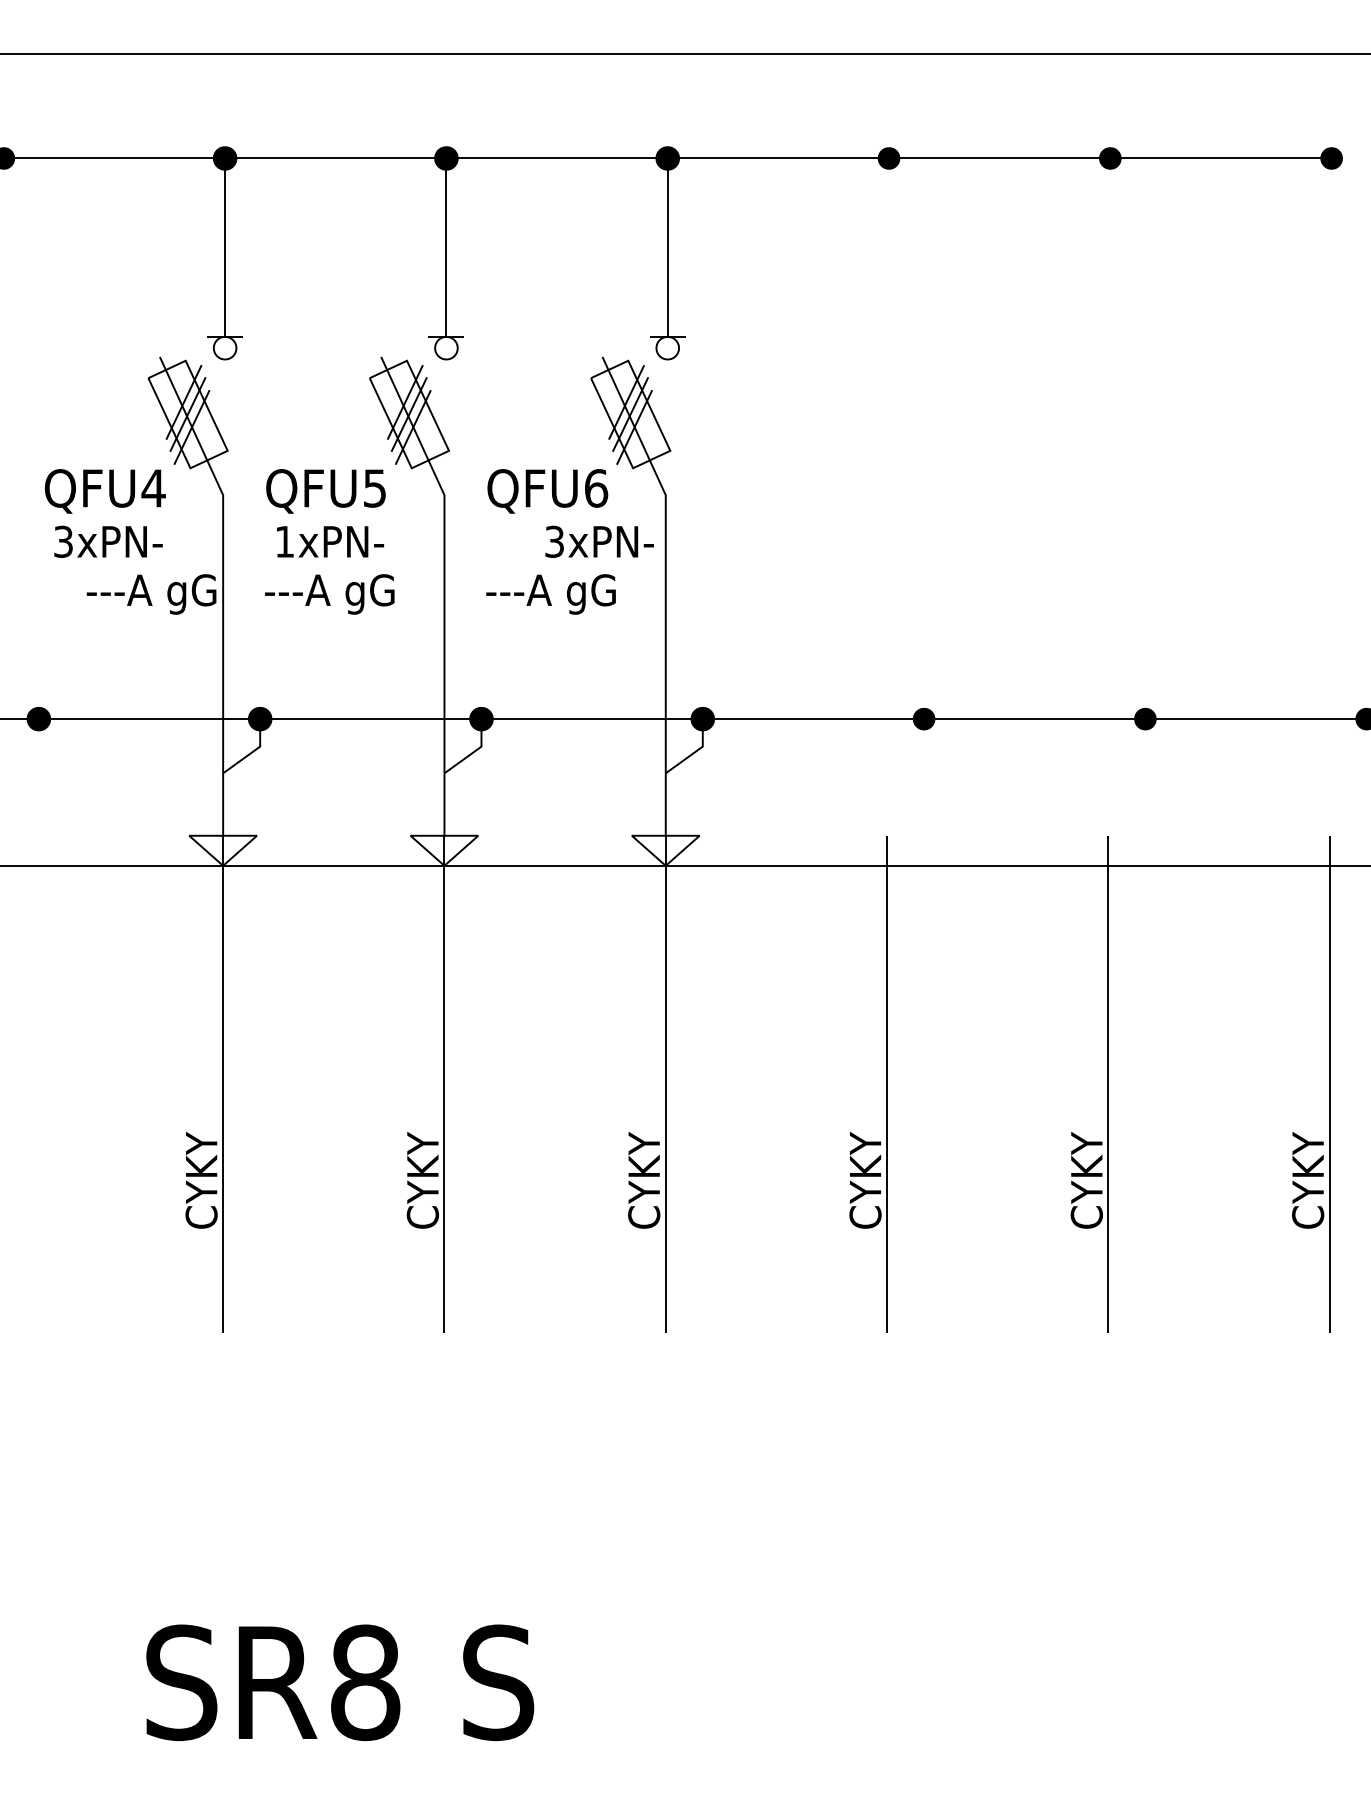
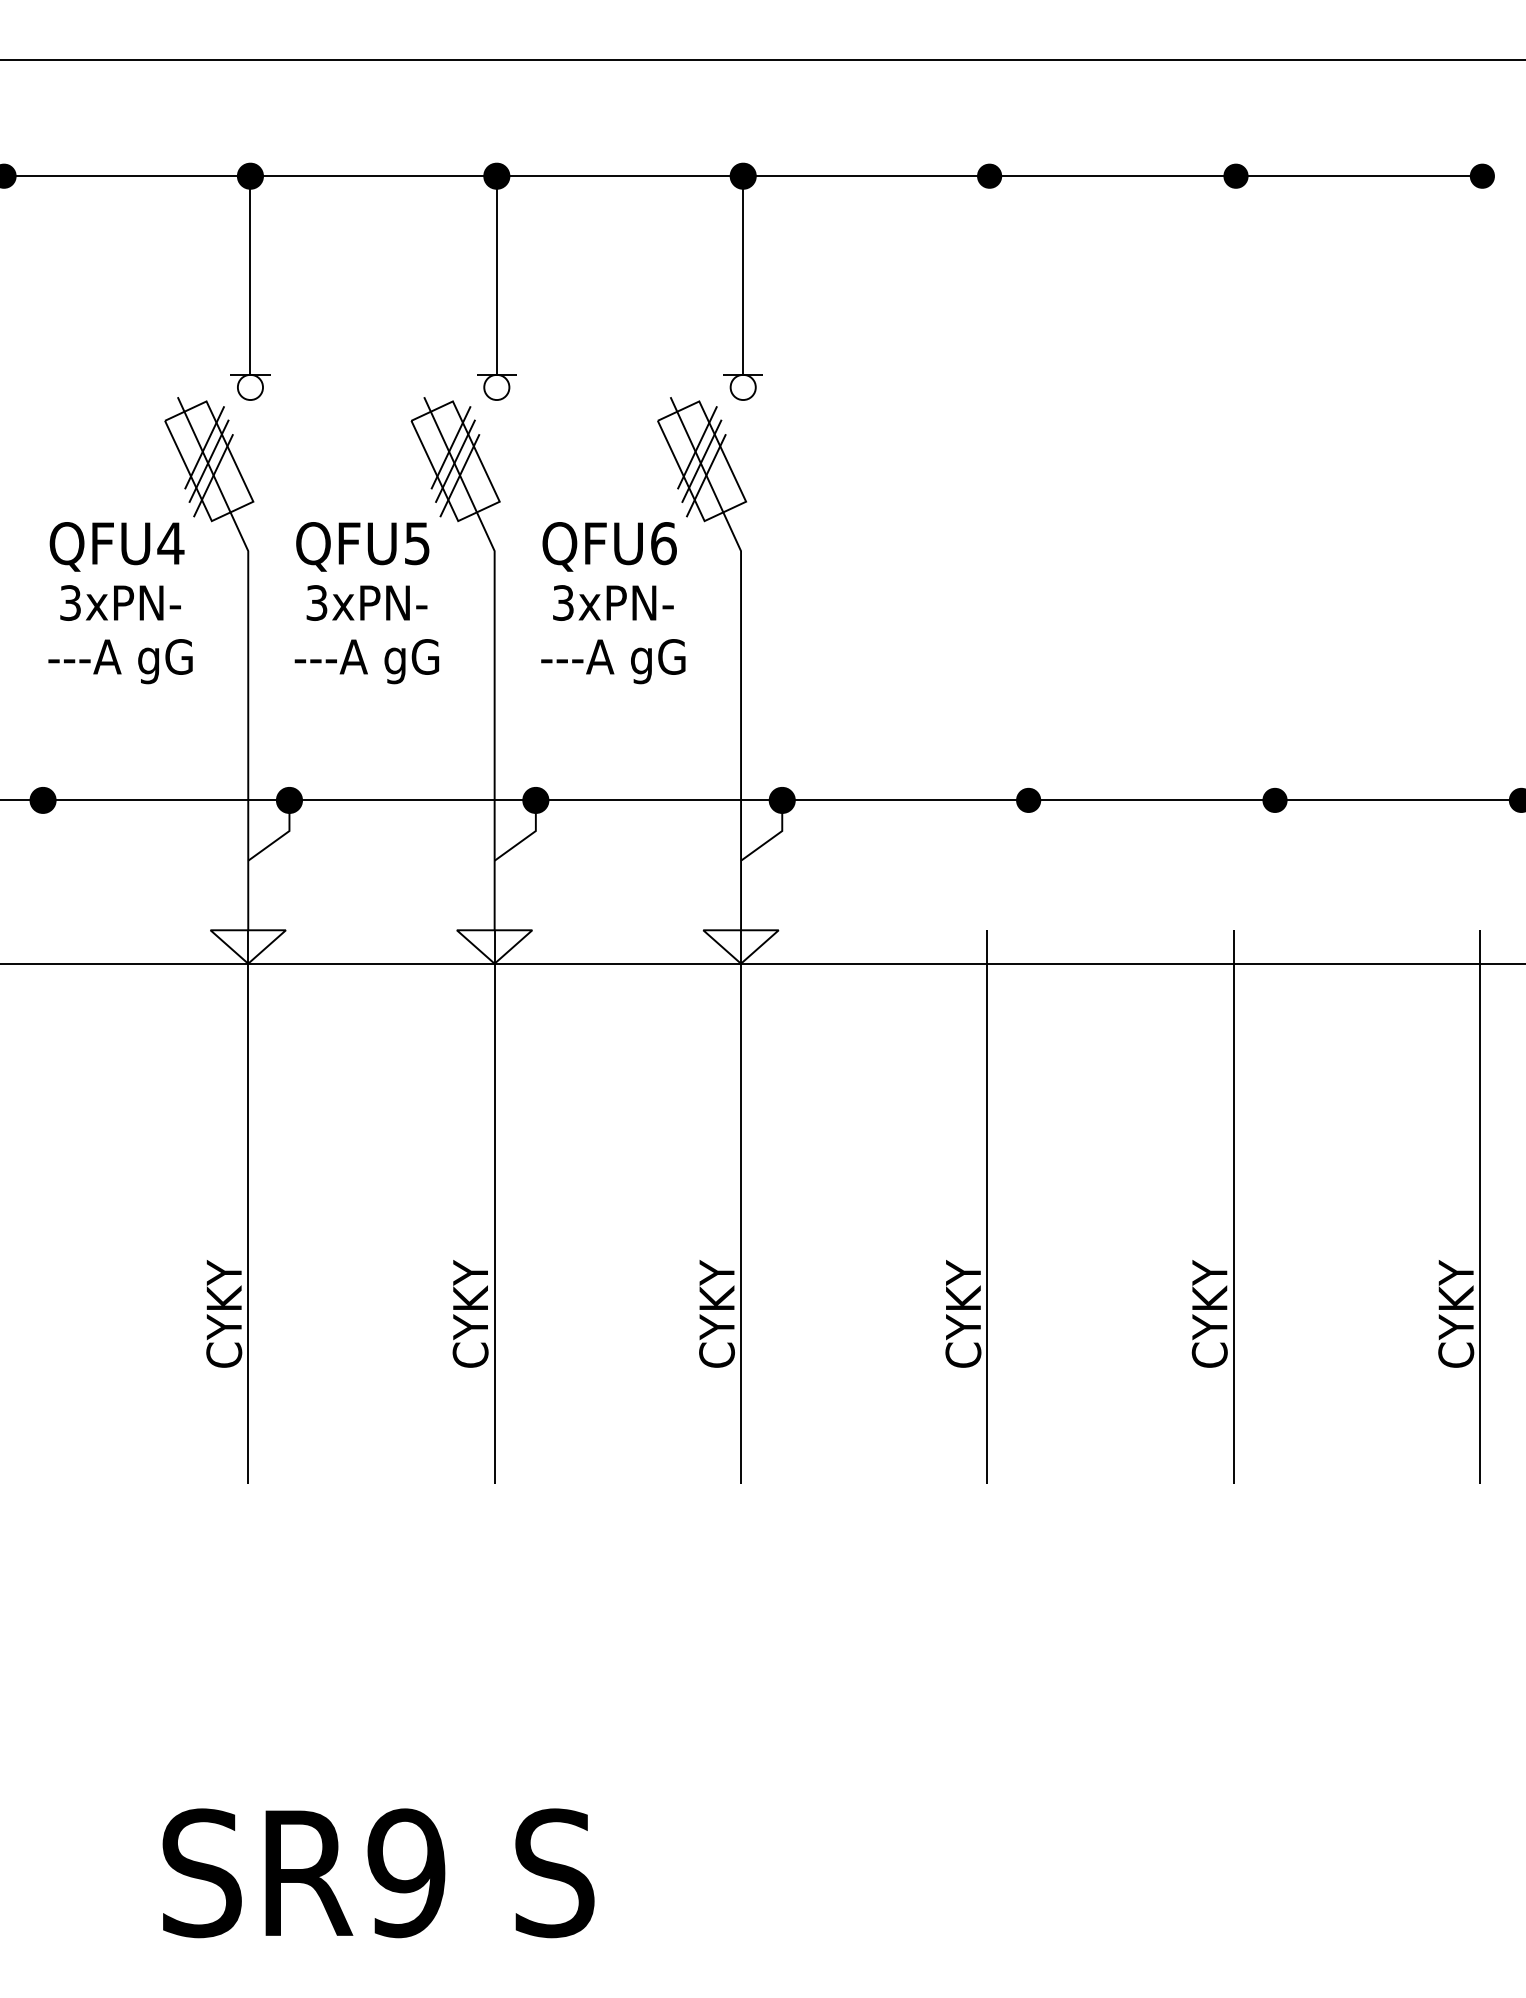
text: (284, 541) -> (316, 602), 1xPN- -> 3xPN-
text: (599, 541) -> (613, 602), moved
text: (151, 594) -> (120, 661), moved
text: (365, 1682) -> (406, 1873), SR8 -> SR9

